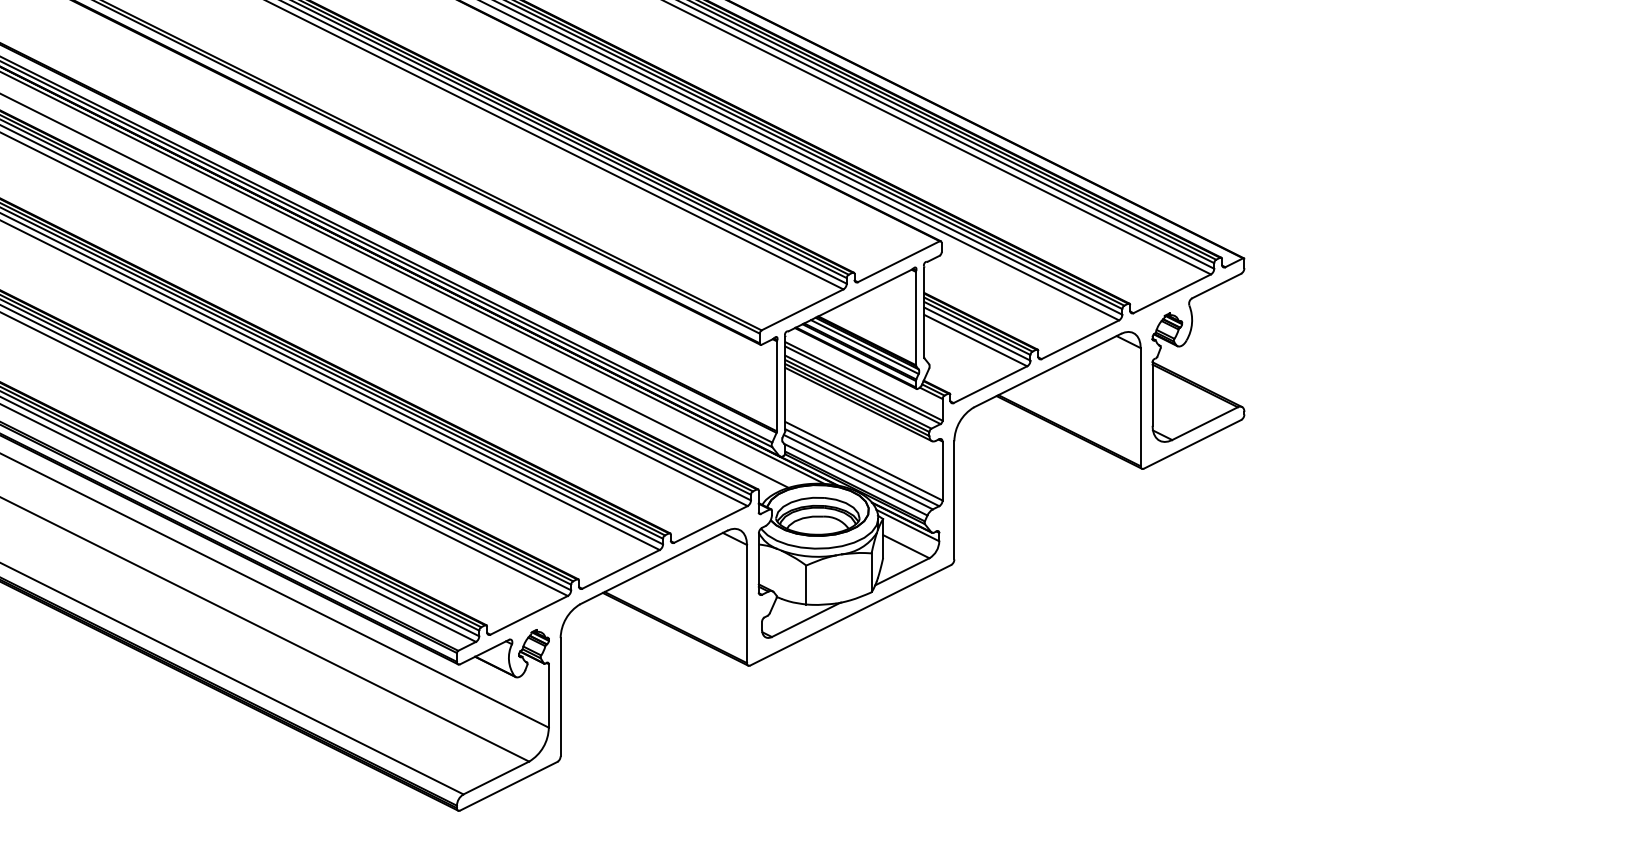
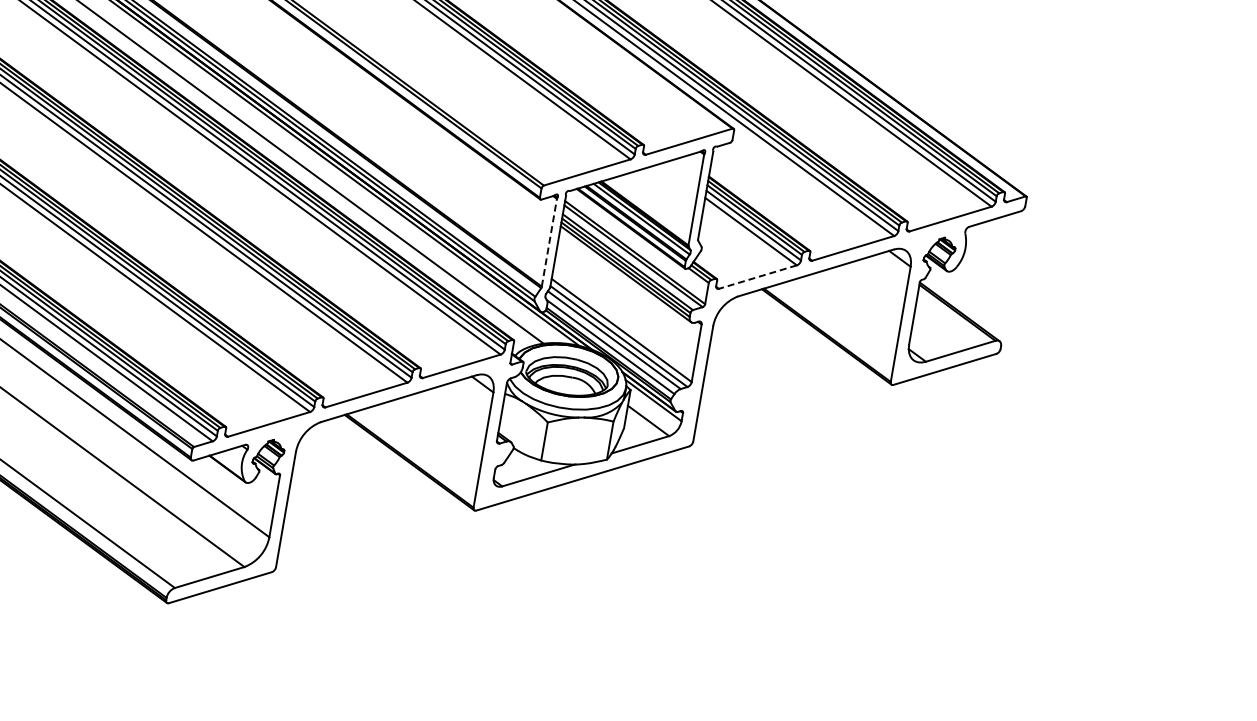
line: (990, 384) -> (758, 276), solid -> dashed
line: (776, 386) -> (548, 242), solid -> dashed

